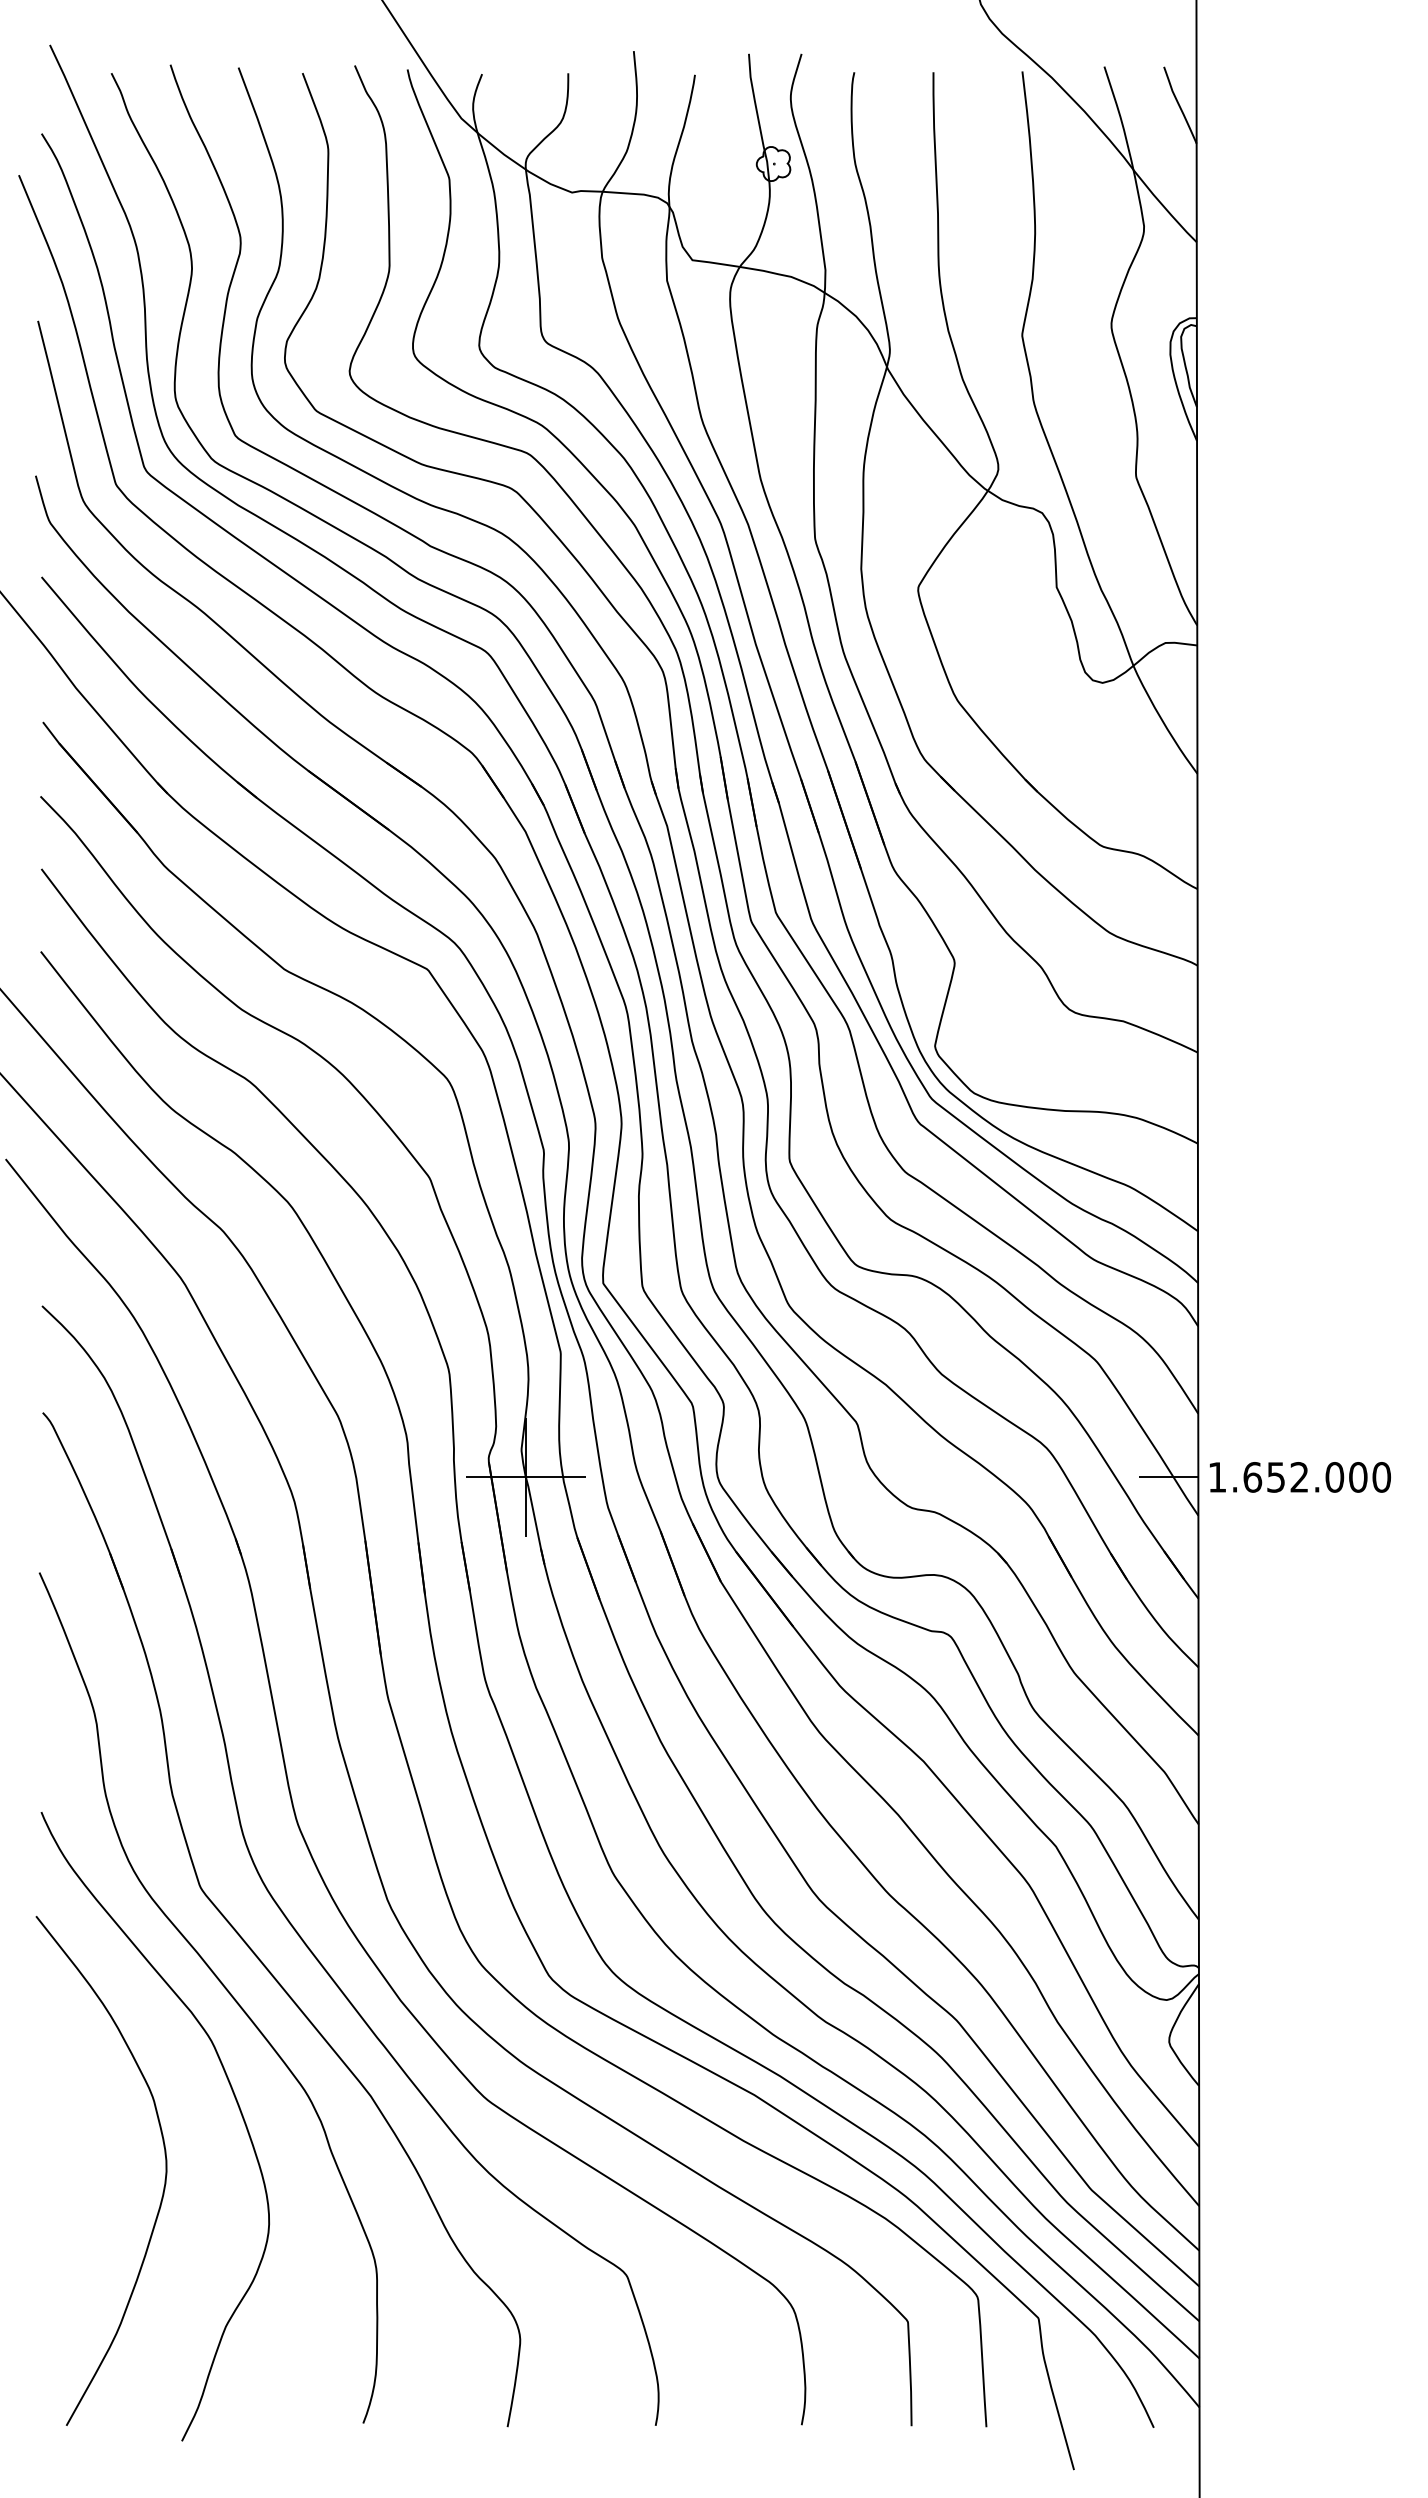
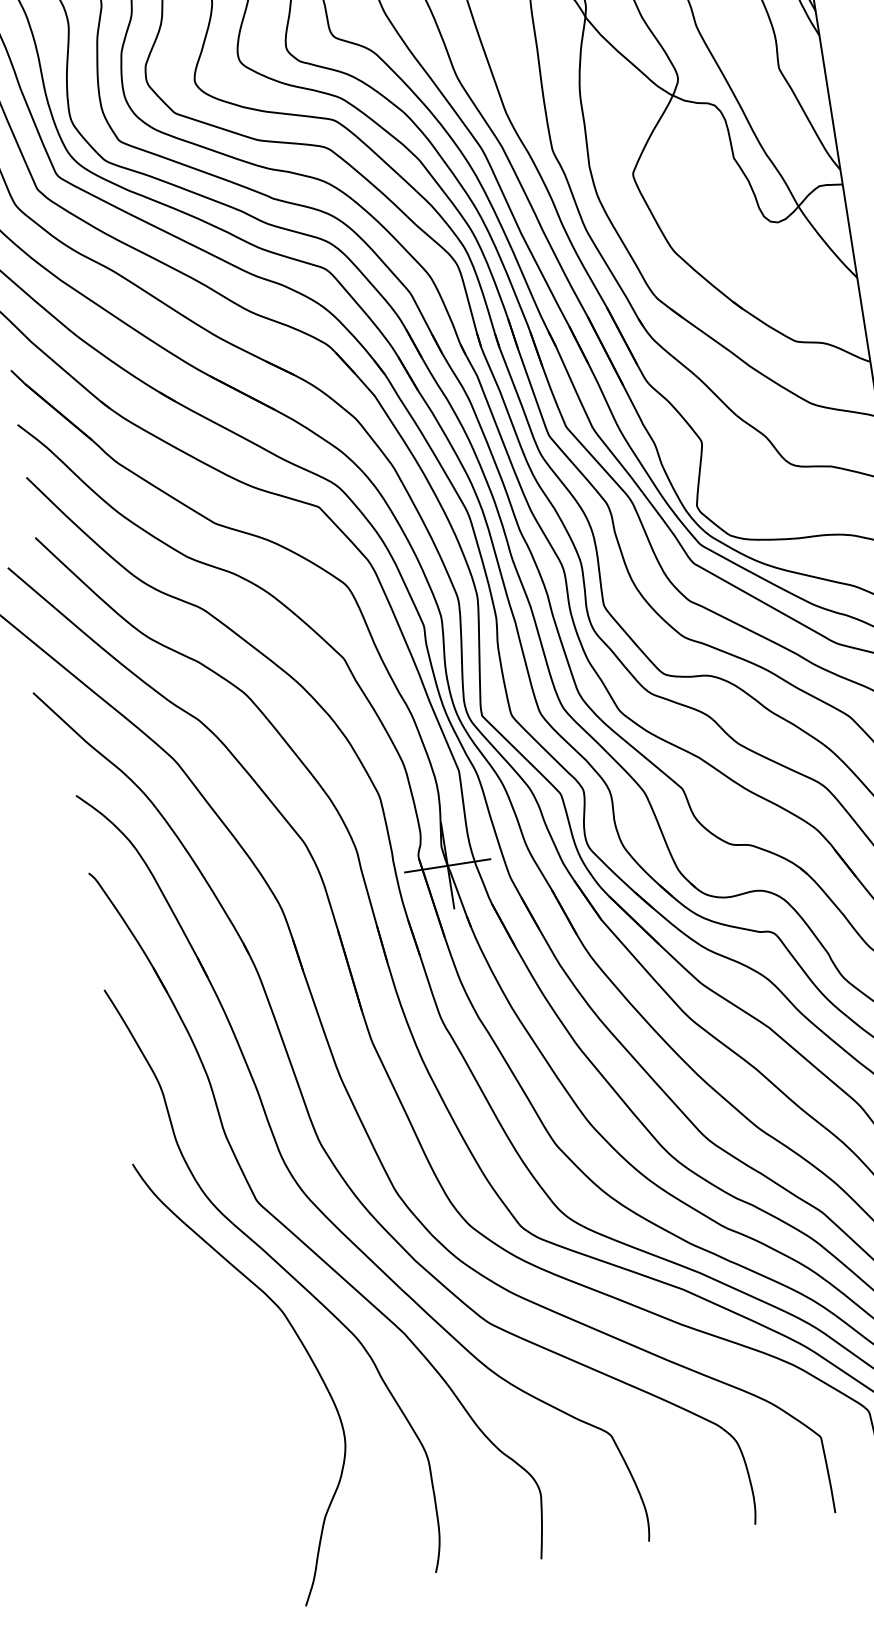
curve: (164, 2179) -> (263, 1417), removed

